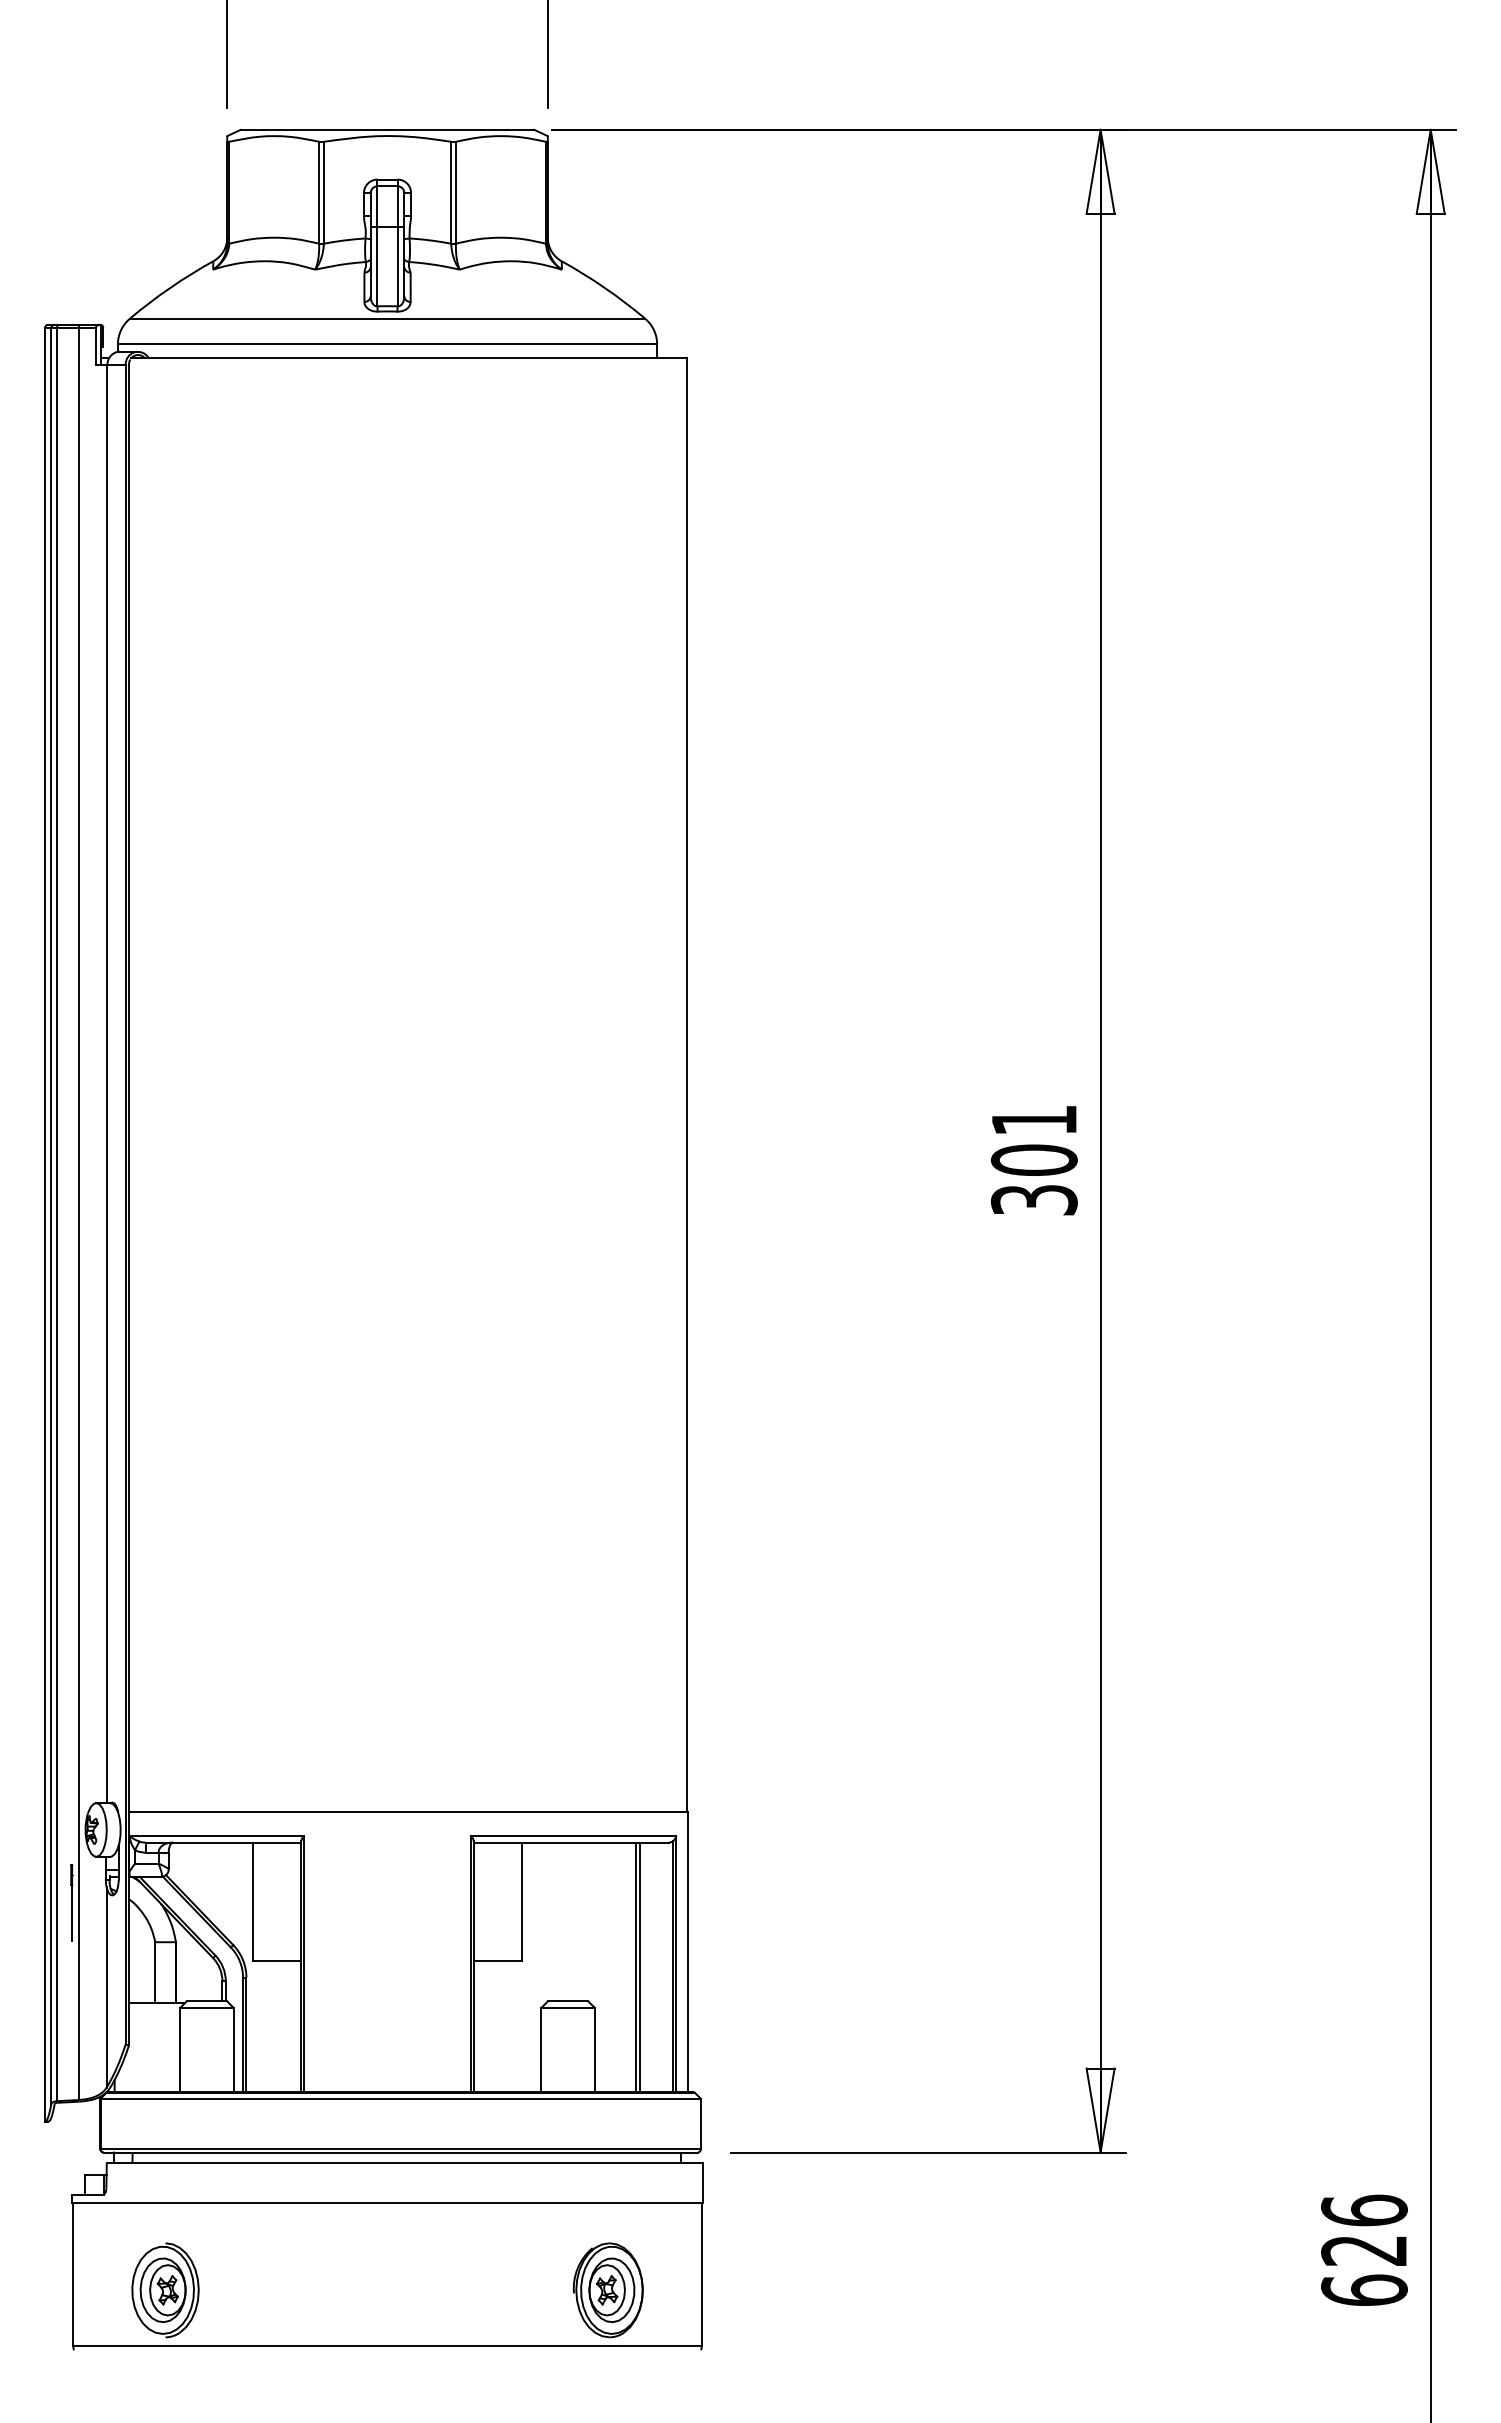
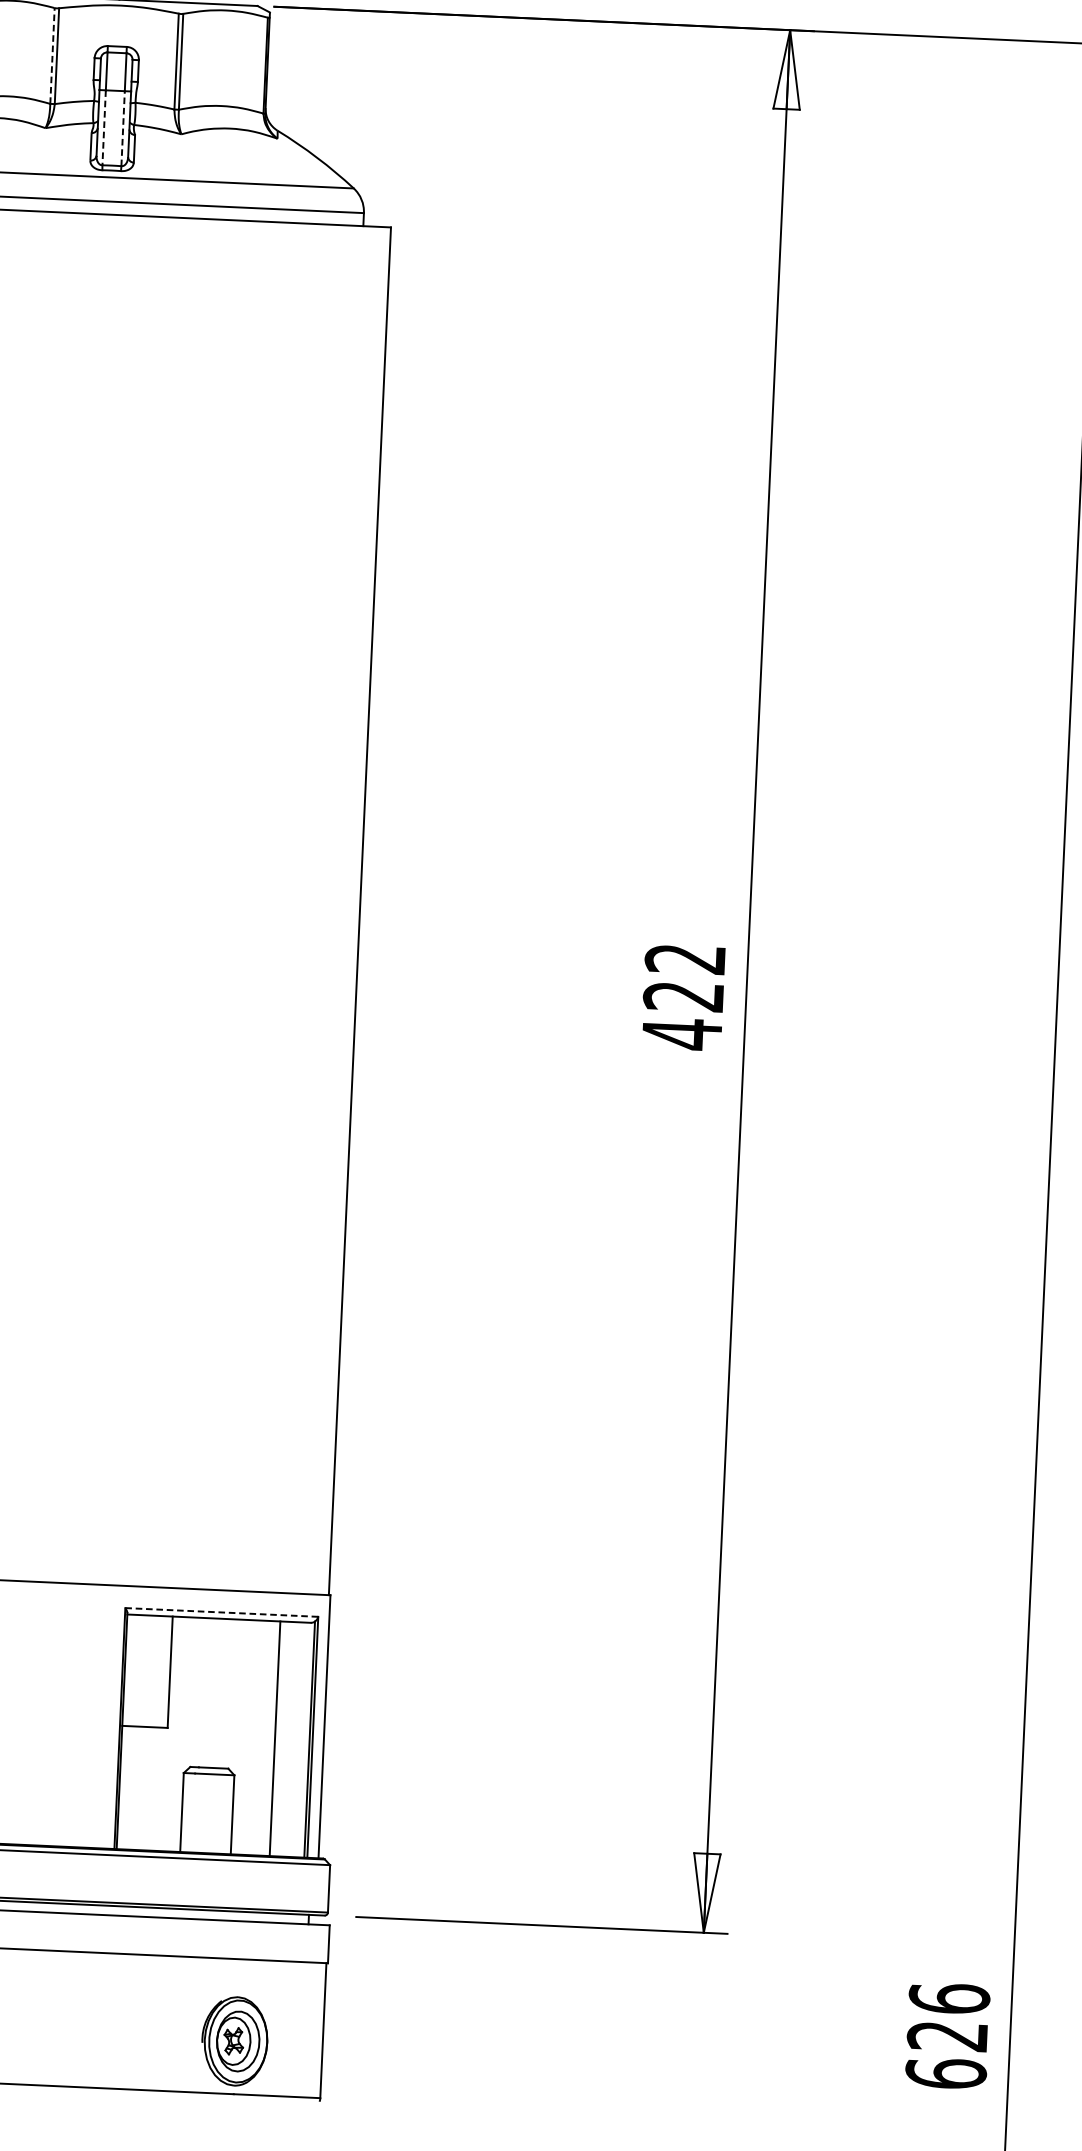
line: (319, 192) -> (52, 55), solid -> dashed
line: (377, 266) -> (104, 127), solid -> dashed
line: (397, 266) -> (123, 128), solid -> dashed
text: (1033, 1161) -> (683, 997), 301 -> 422
line: (573, 1835) -> (221, 1612), solid -> dashed
line: (639, 1967) -> (277, 1739), removed

